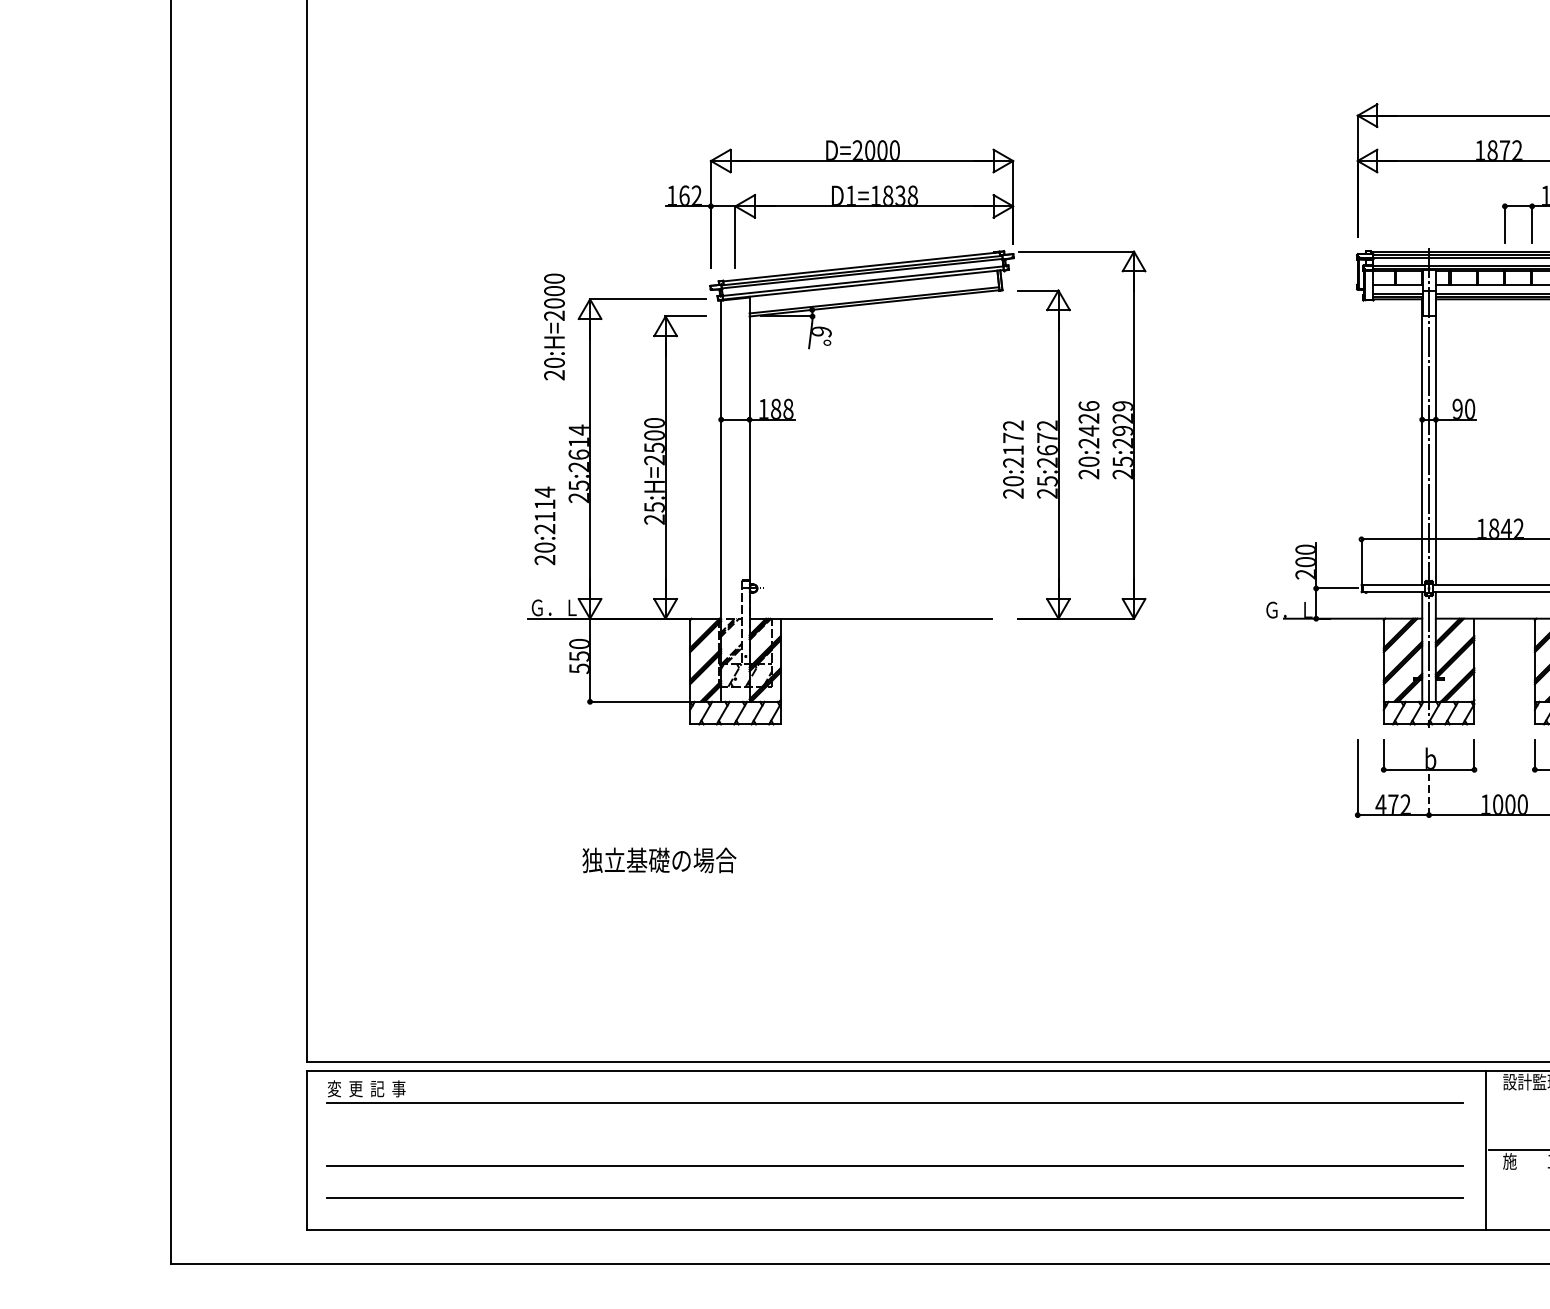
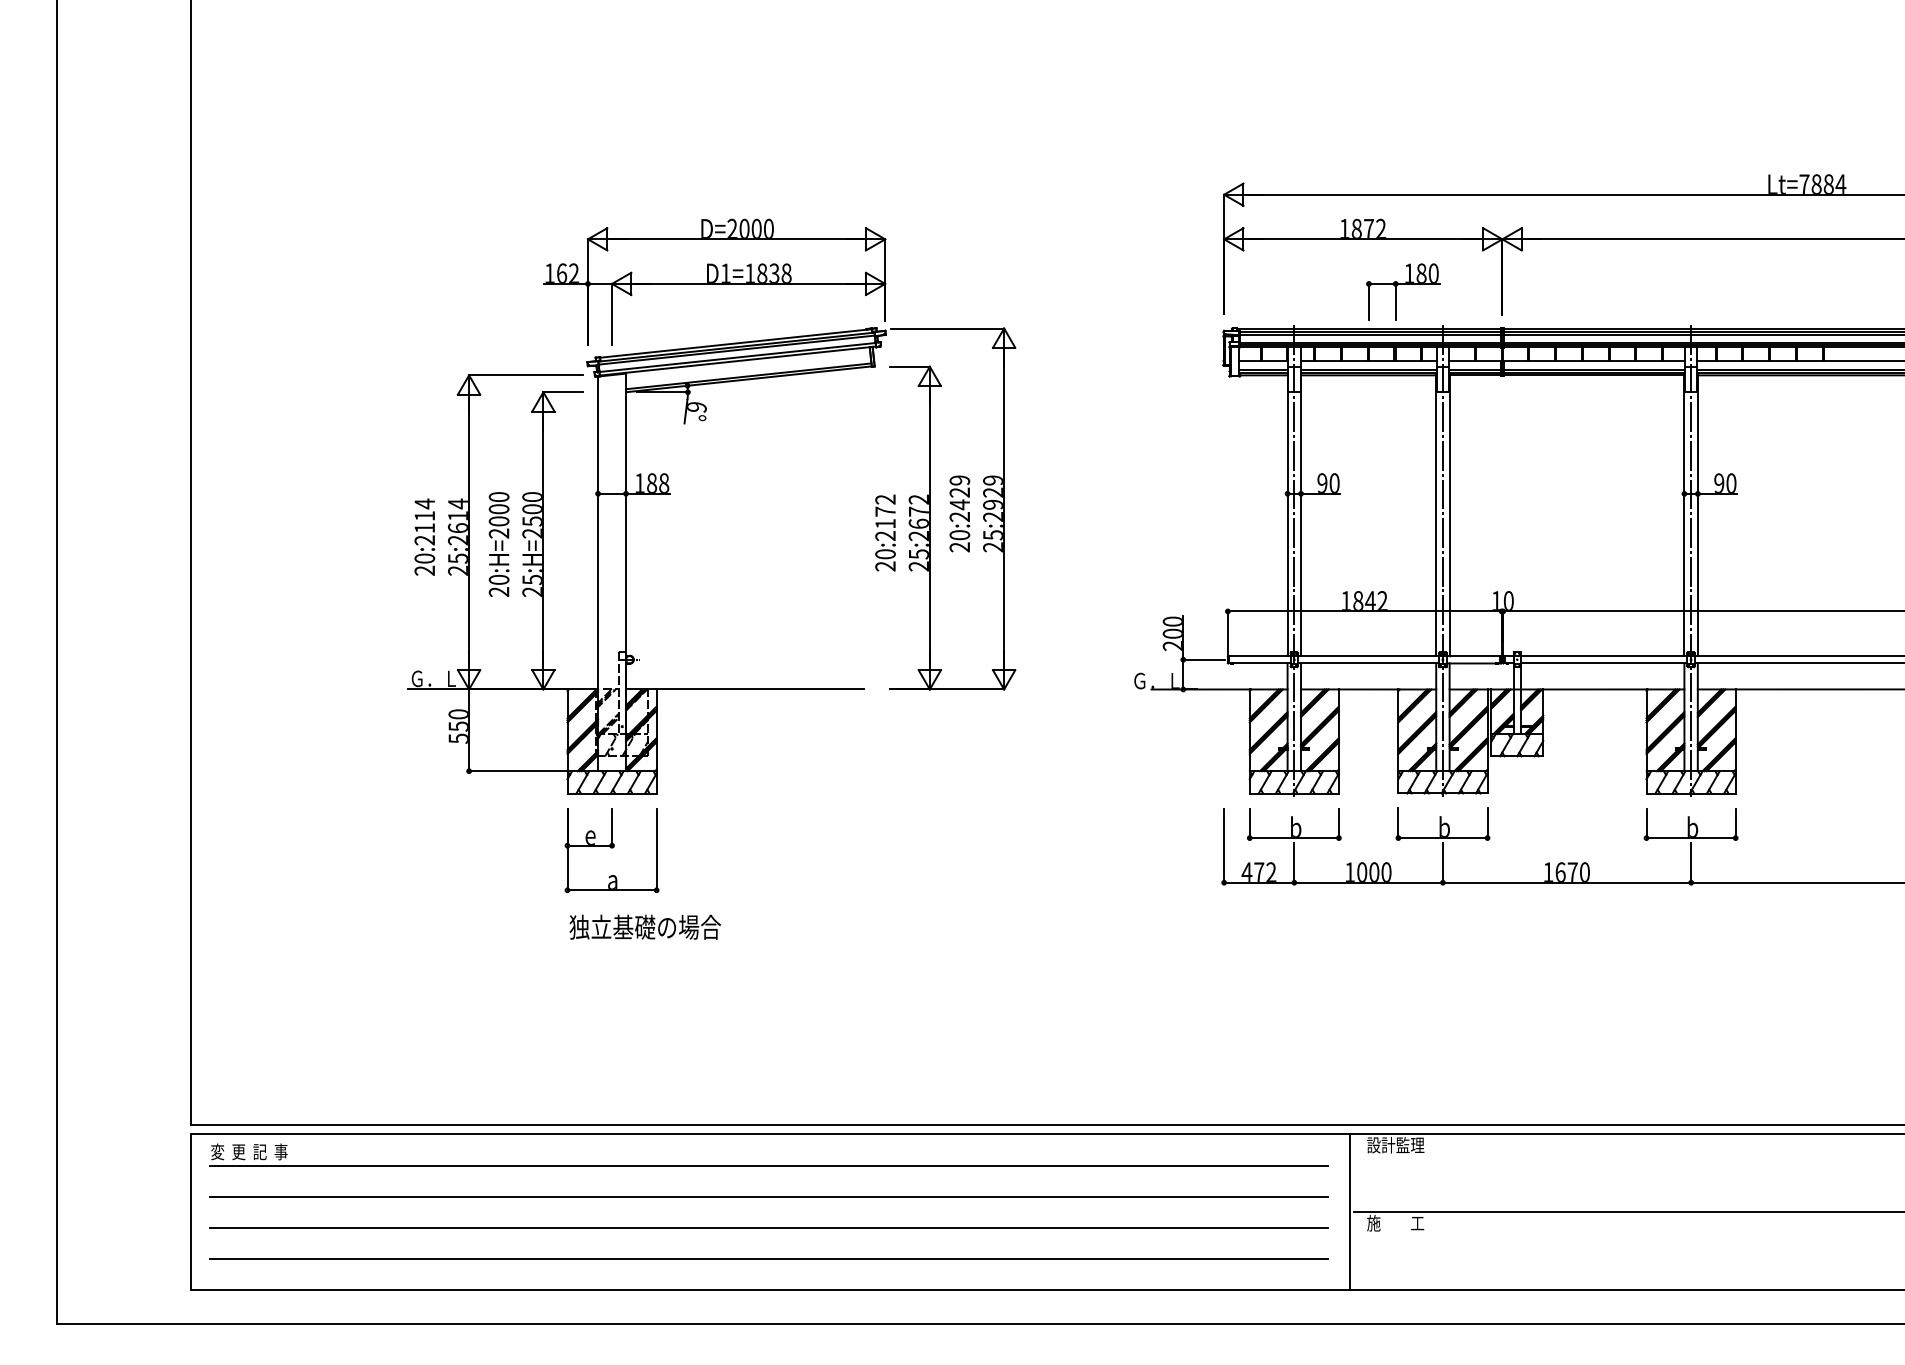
text: (553, 326) -> (498, 544), moved
text: (1088, 406) -> (959, 480), 20:2426 -> 20:2429
text: (544, 525) -> (424, 536), moved
part: (734, 782) -> (611, 850), added
line: (1429, 795) -> (1294, 863), dashed -> solid
text: (658, 859) -> (644, 926), moved
line: (894, 1134) -> (768, 1196), added

